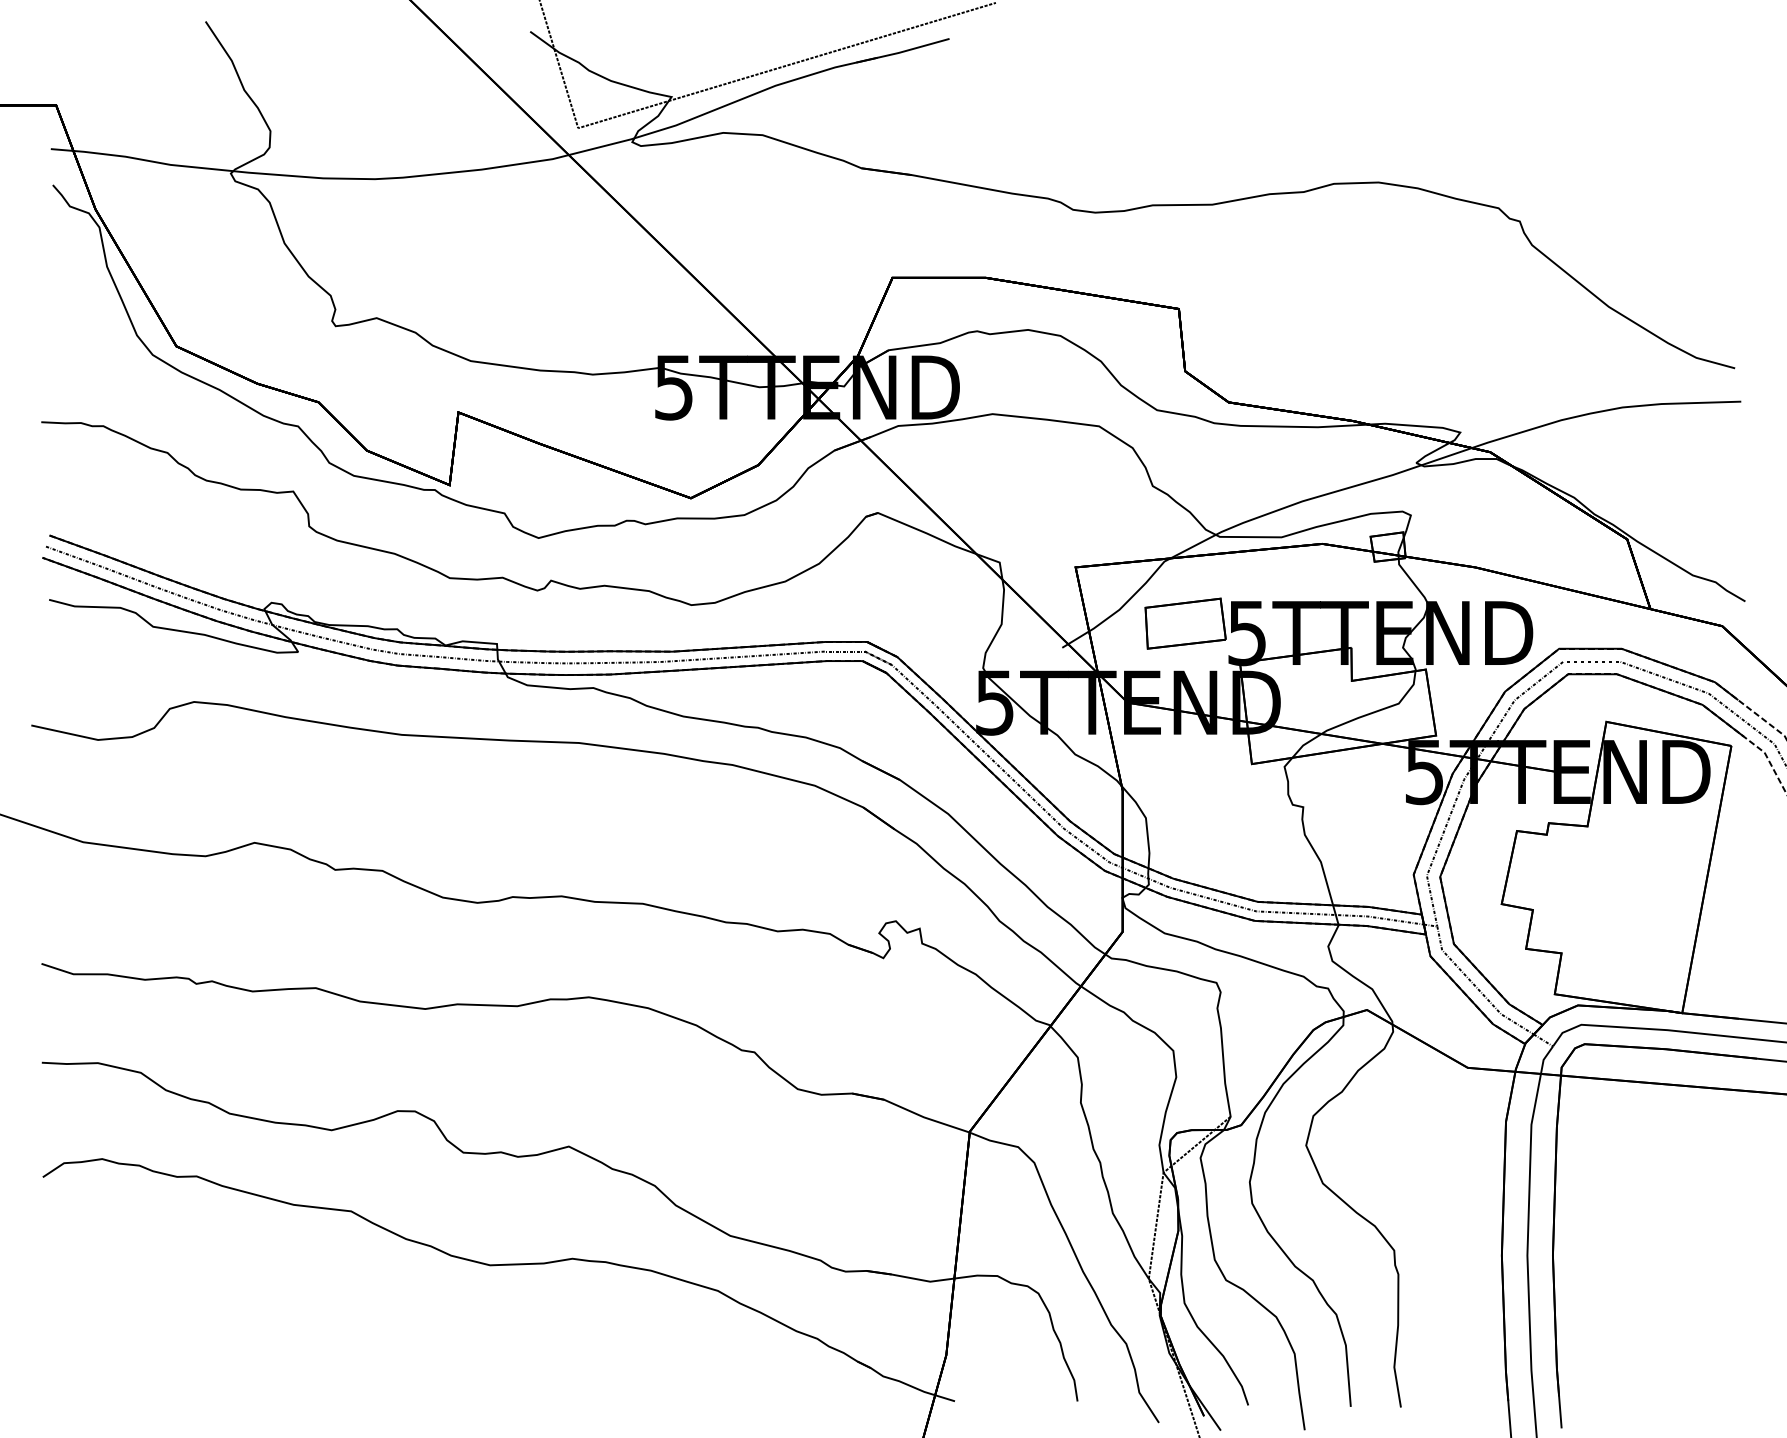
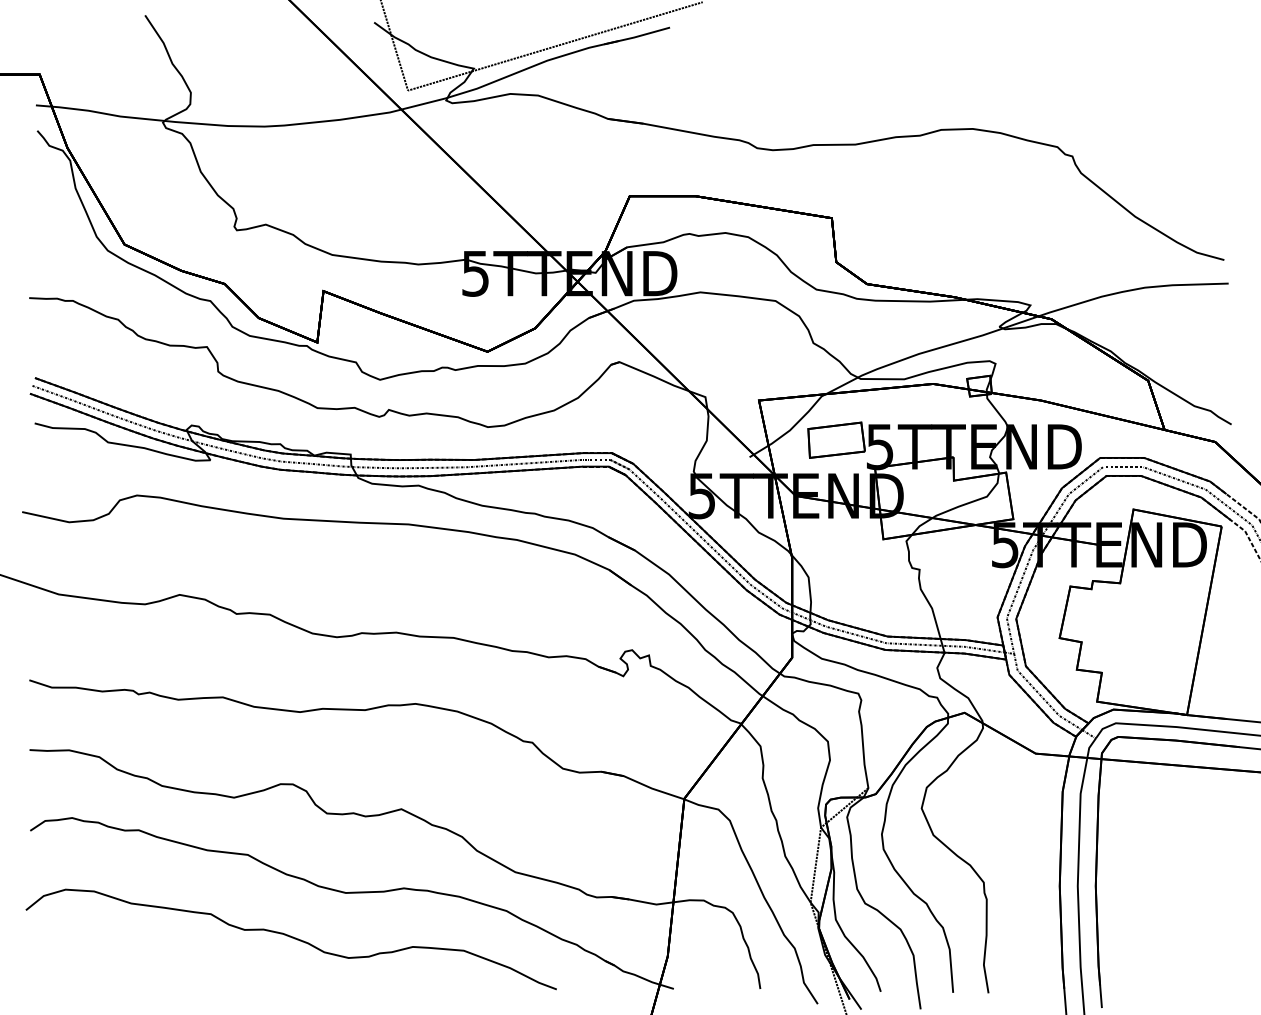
curve: (412, 1328) -> (291, 937), added

